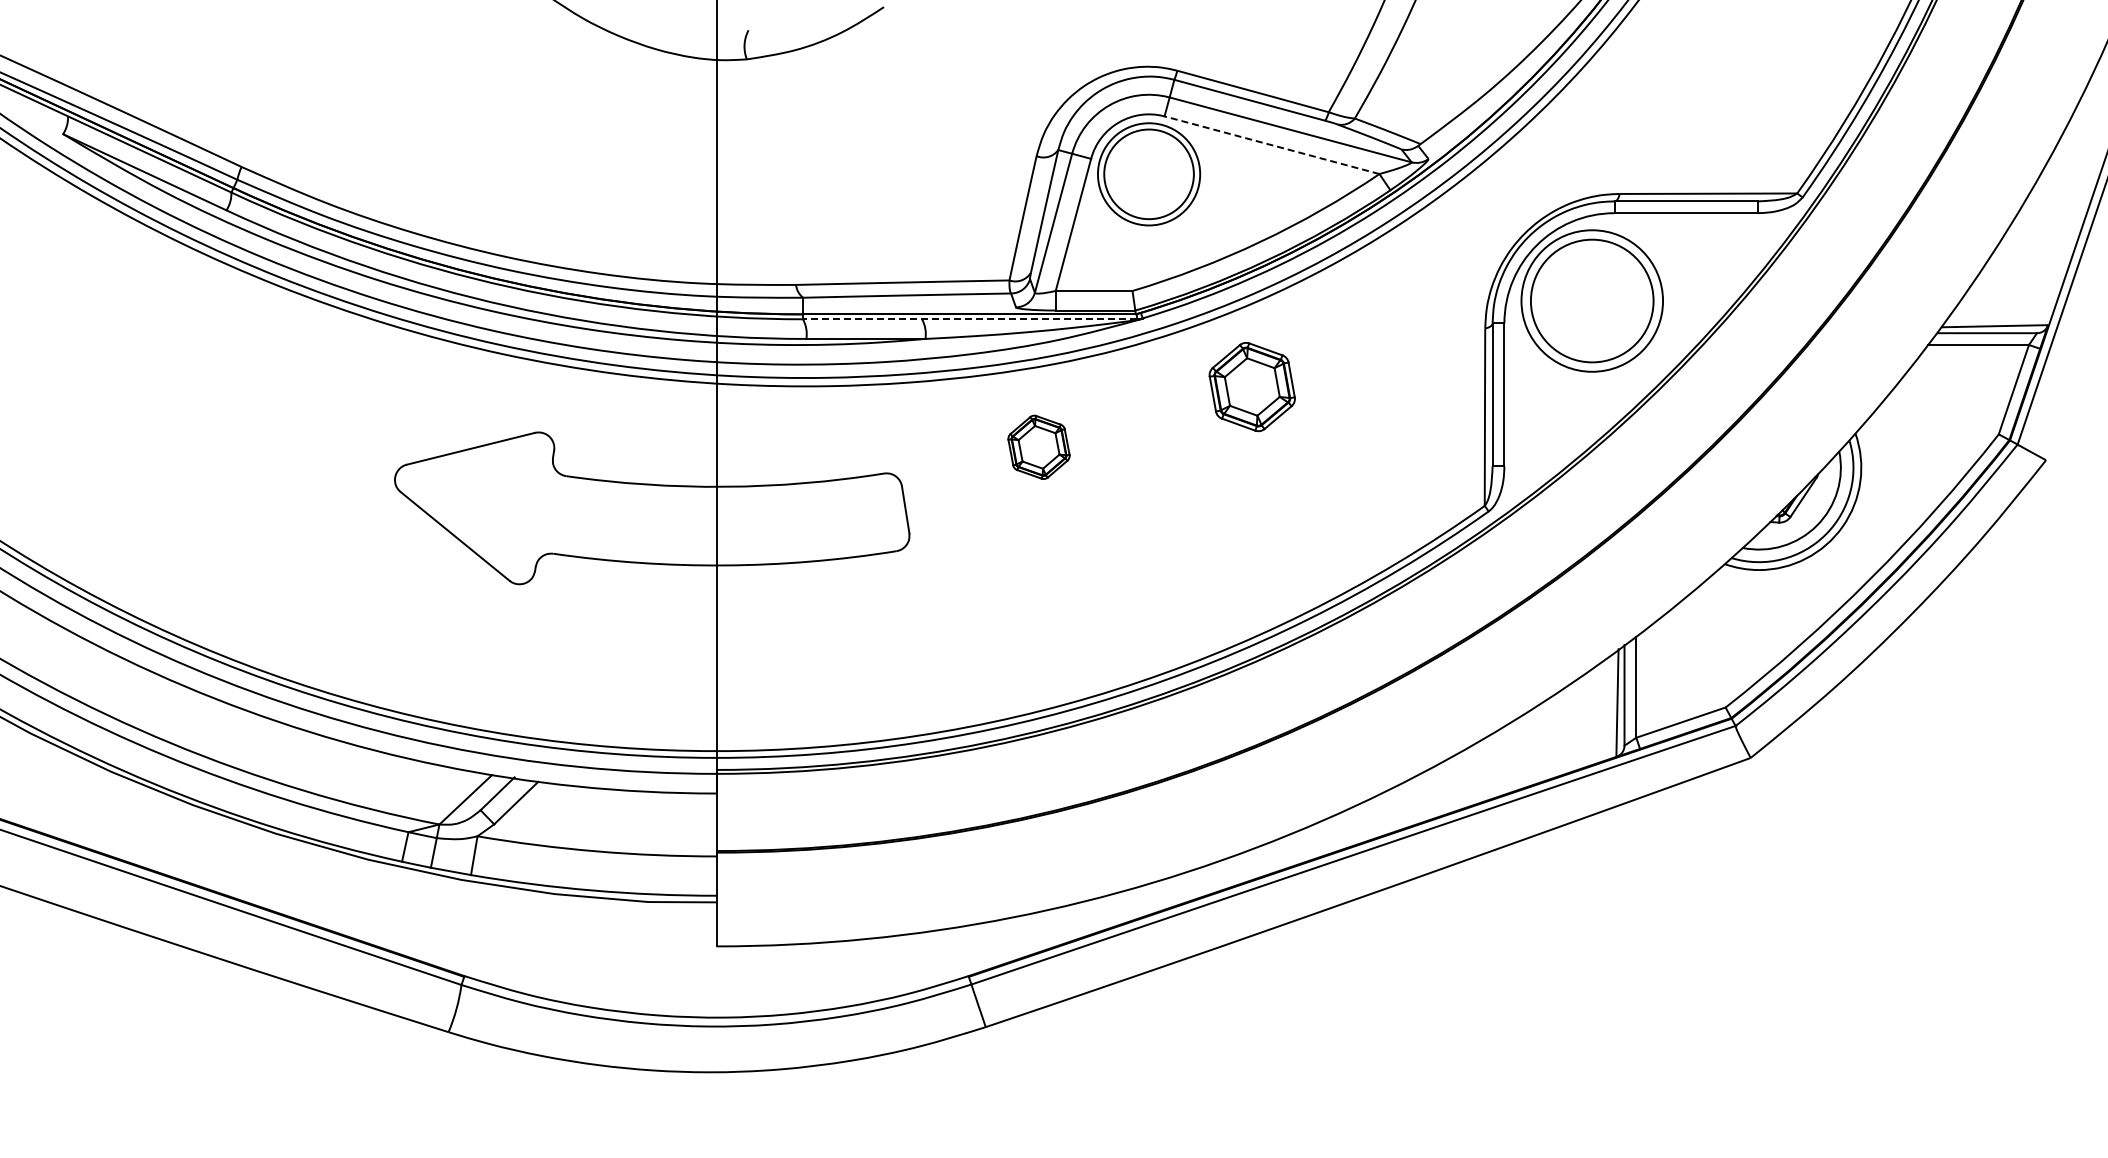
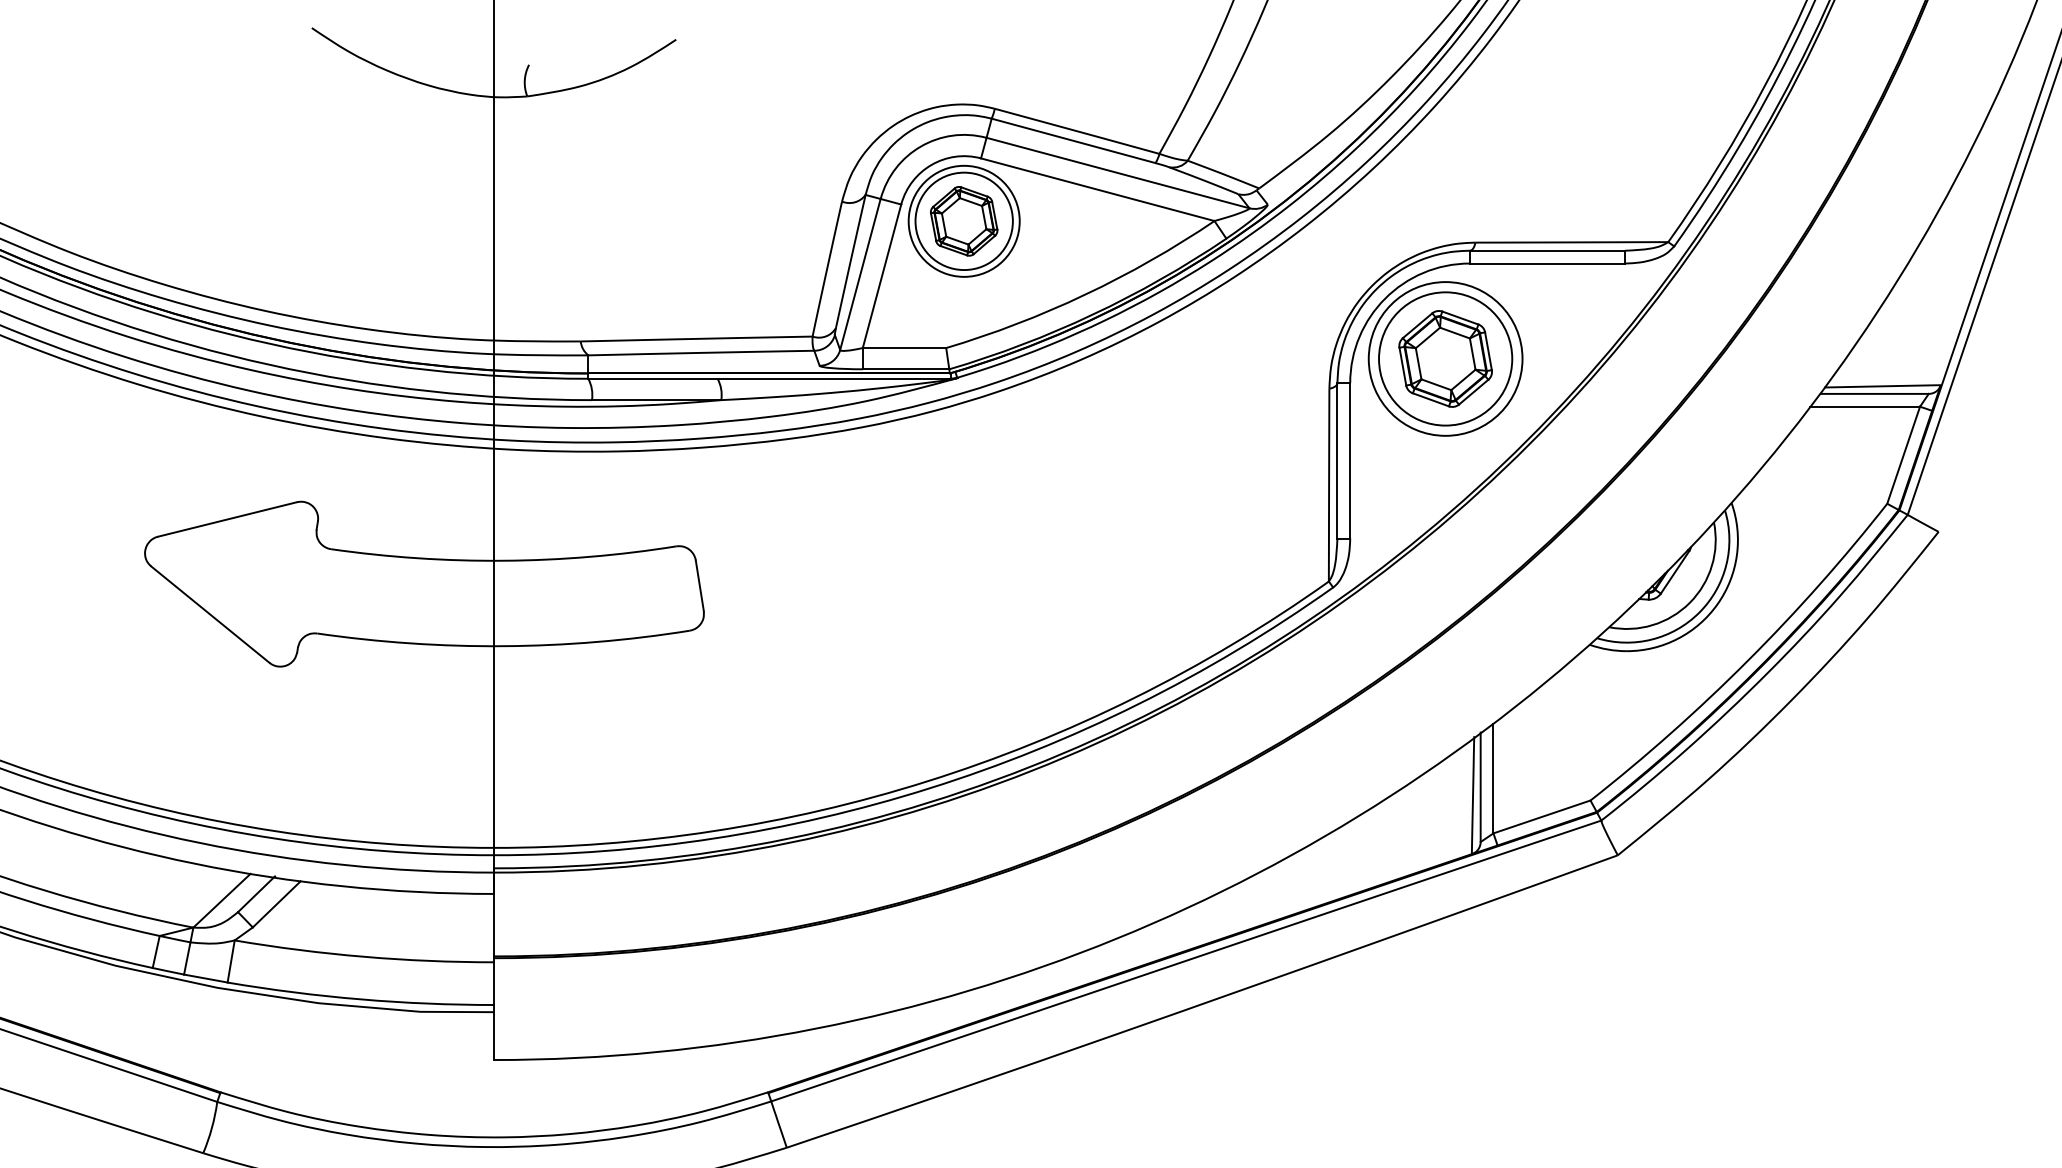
line: (1271, 145) -> (1097, 189), dashed -> solid
line: (970, 319) -> (770, 379), dashed -> solid
part: (1251, 387) -> (1444, 359), moved
part: (1038, 446) -> (963, 220), moved

